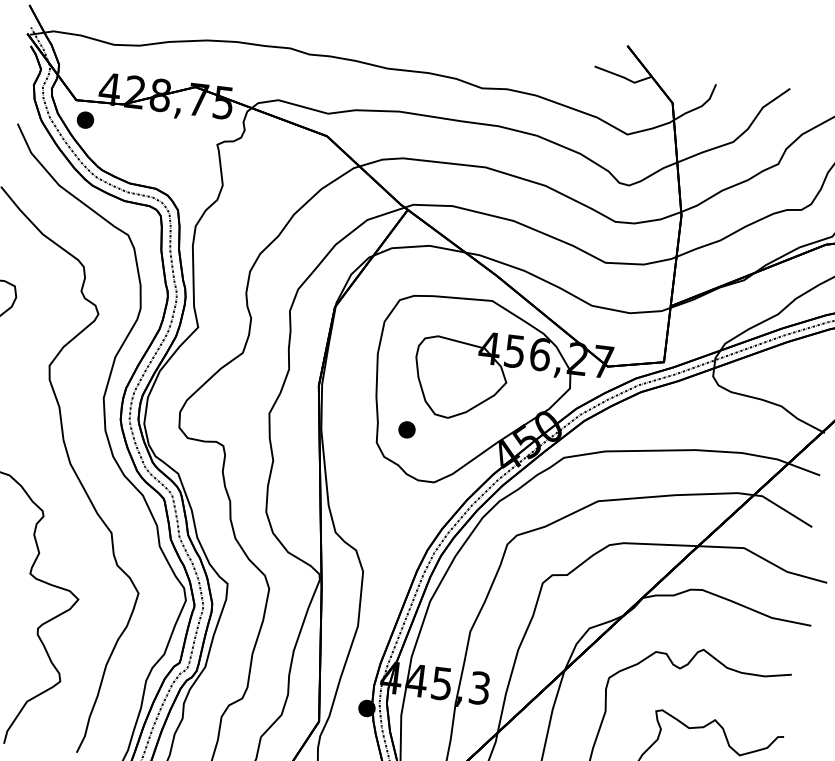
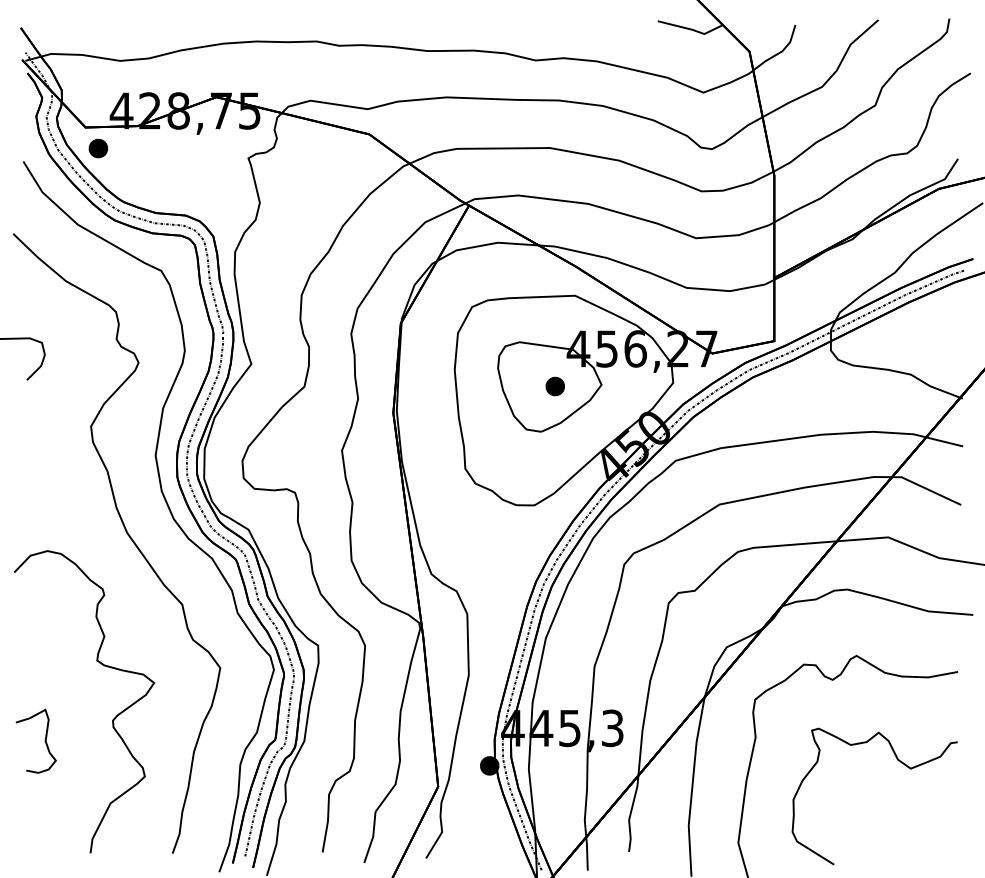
part: (406, 429) -> (554, 386), moved

